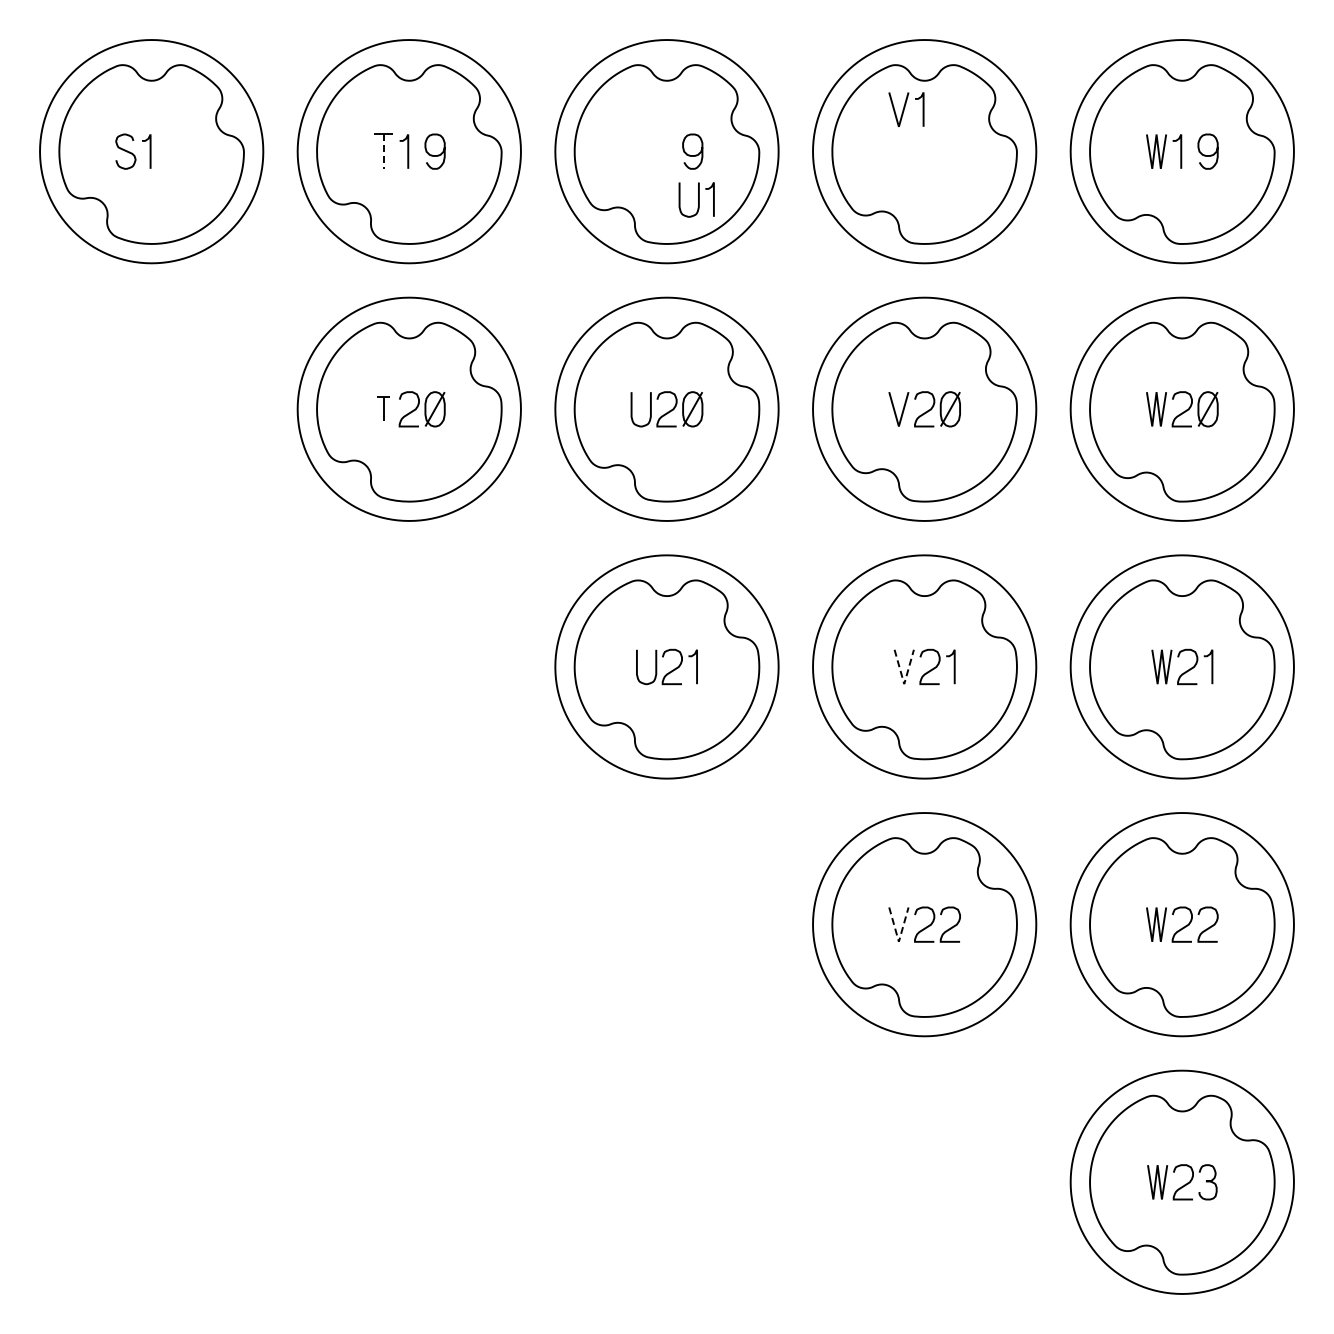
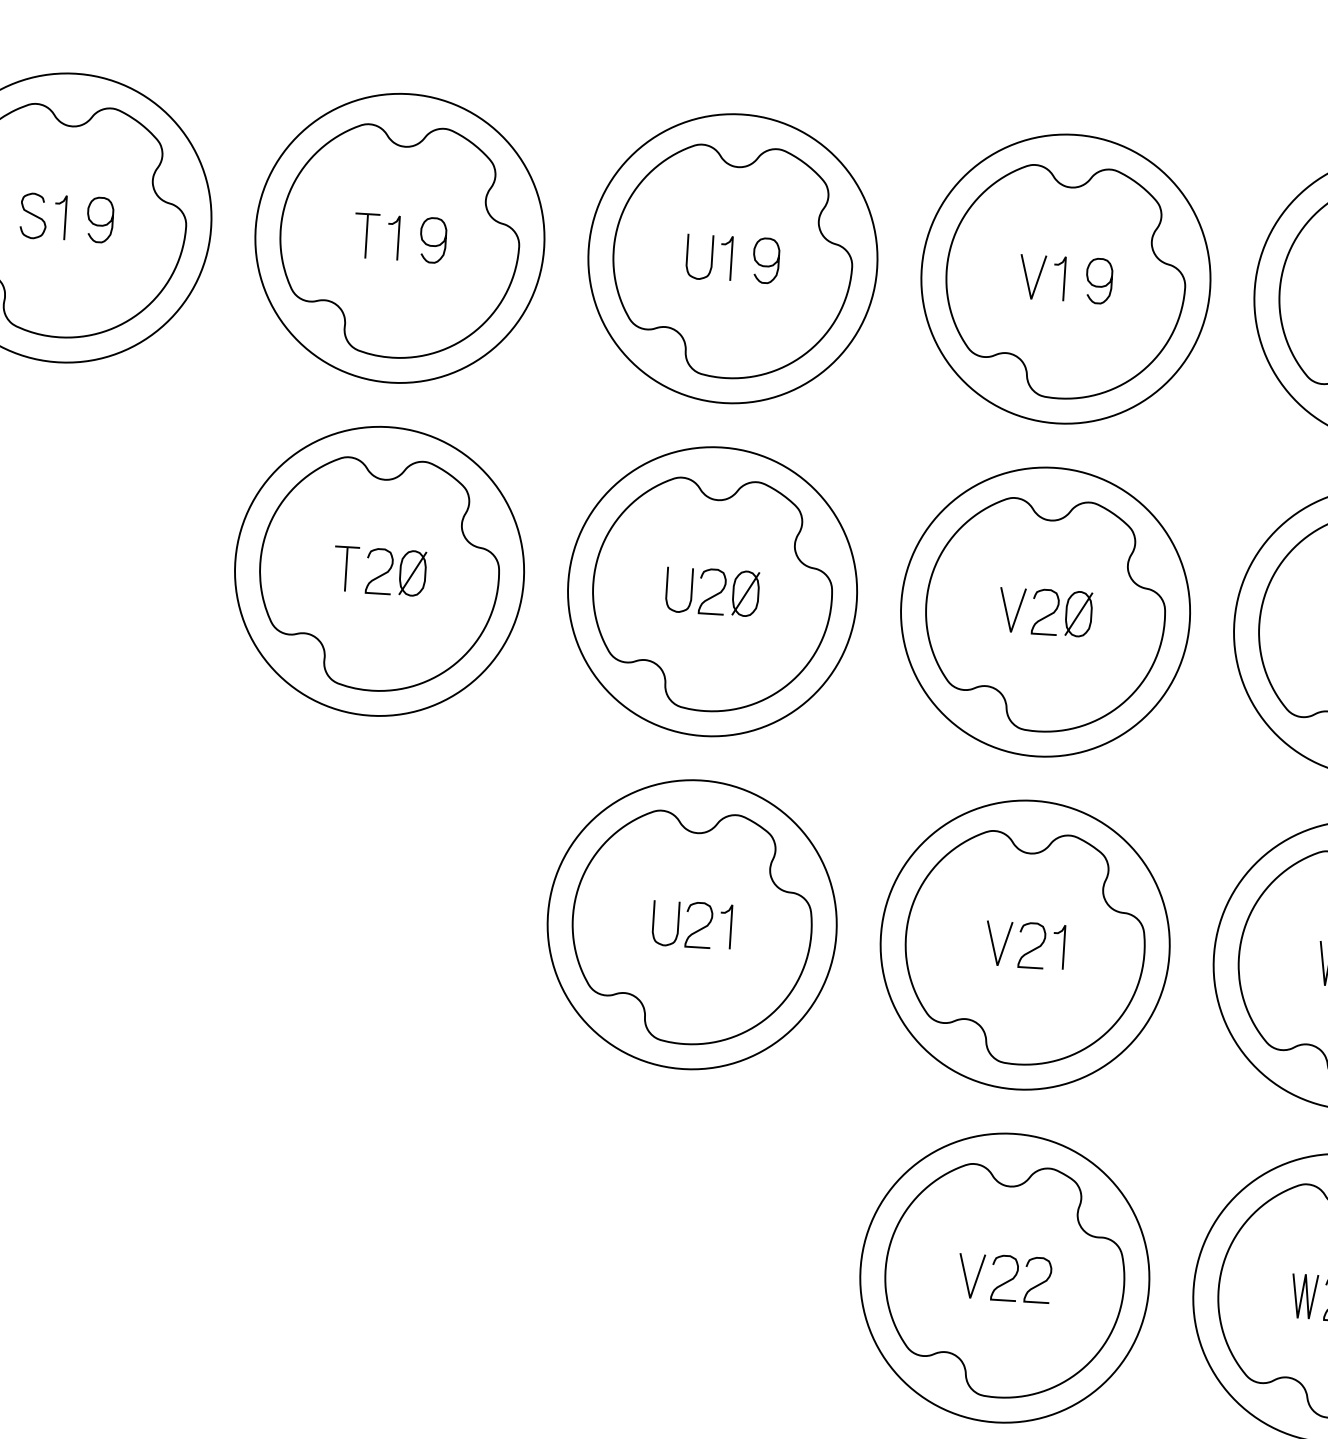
part: (906, 109) -> (1042, 277), moved
line: (383, 152) -> (366, 237), dashed -> solid
curve: (174, 154) -> (96, 223), added
curve: (947, 154) -> (1095, 284), added
part: (696, 199) -> (709, 257), moved
part: (383, 408) -> (346, 568), size x1.43
line: (904, 684) -> (997, 966), dashed -> solid
line: (898, 941) -> (969, 1297), dashed -> solid

